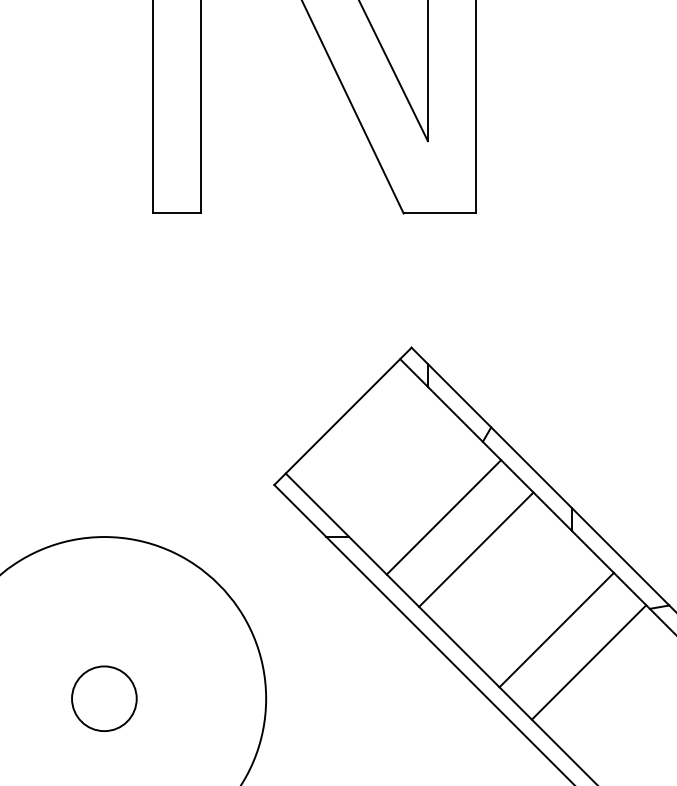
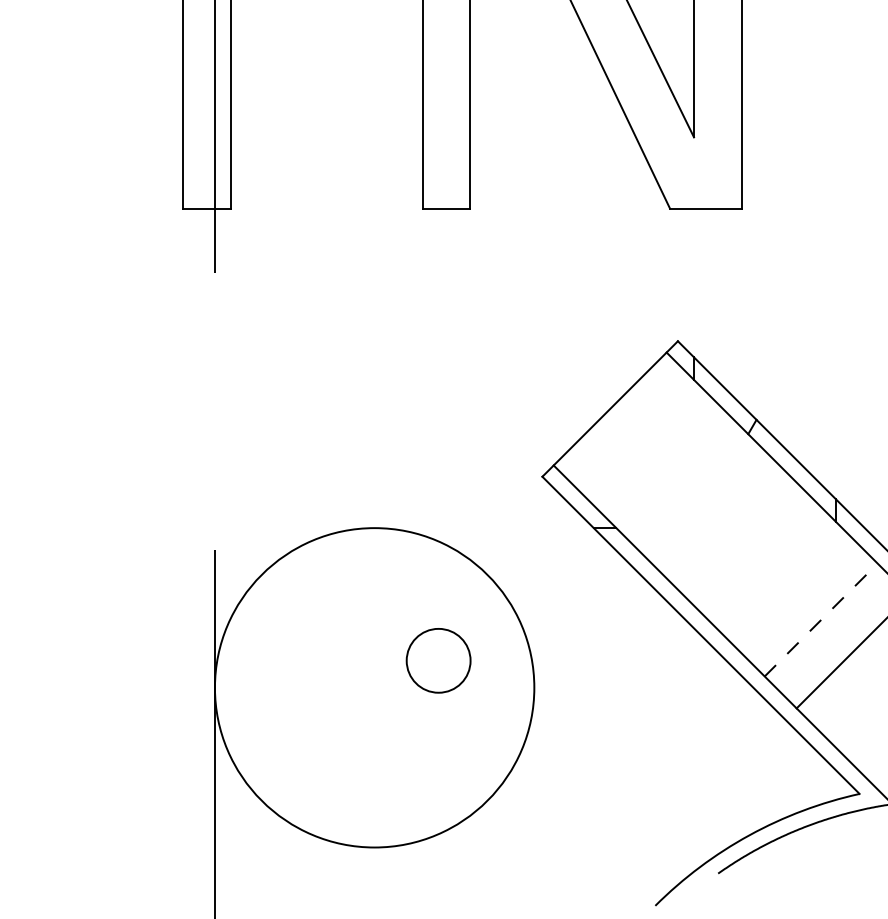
line: (443, 517) -> (709, 508), removed
line: (476, 549) -> (741, 540), removed
line: (557, 630) -> (821, 620), solid -> dashed
circle: (104, 698) -> (438, 660), moved

